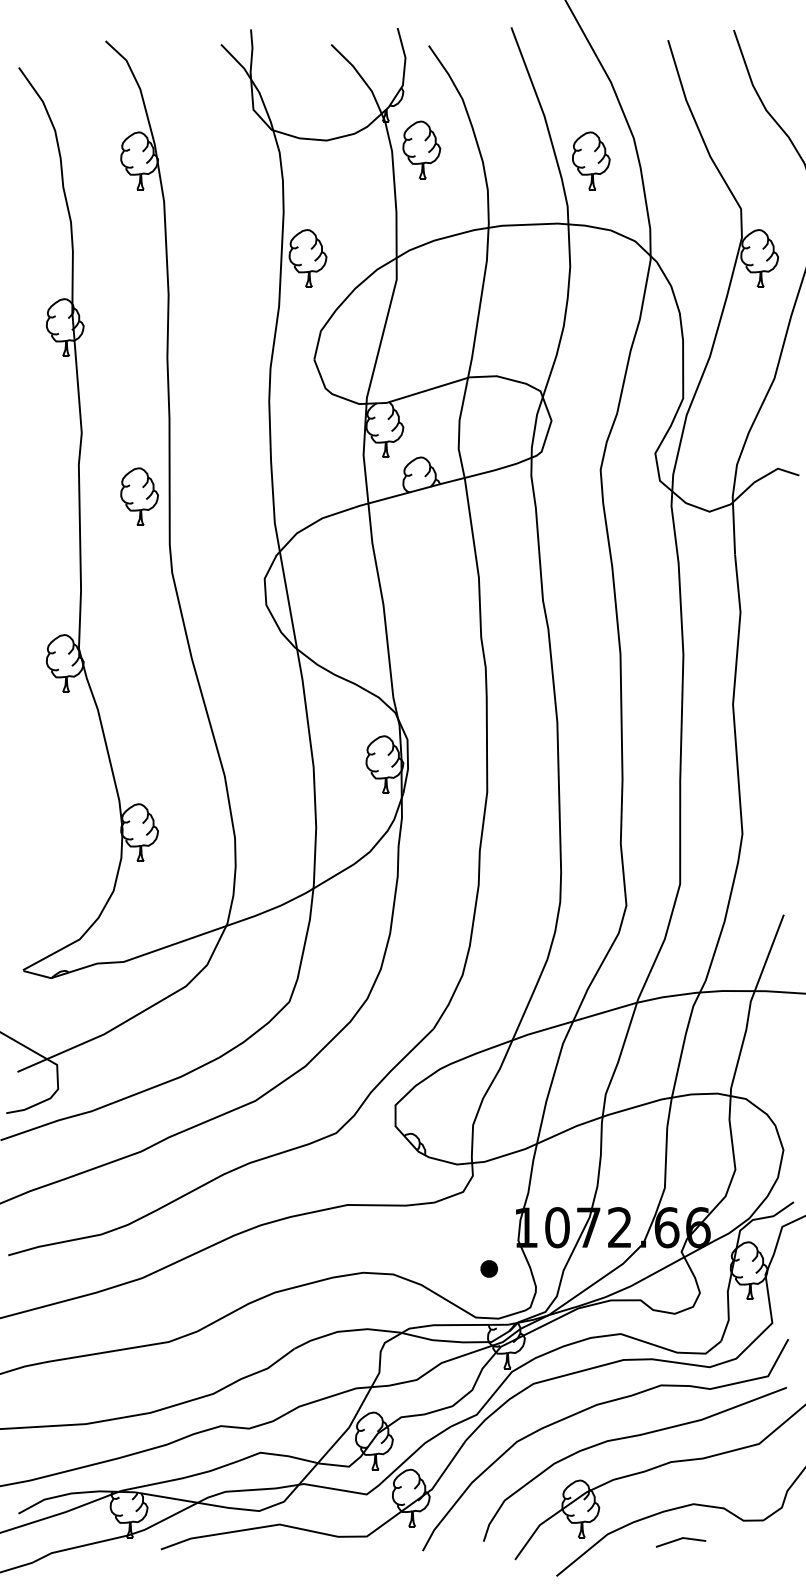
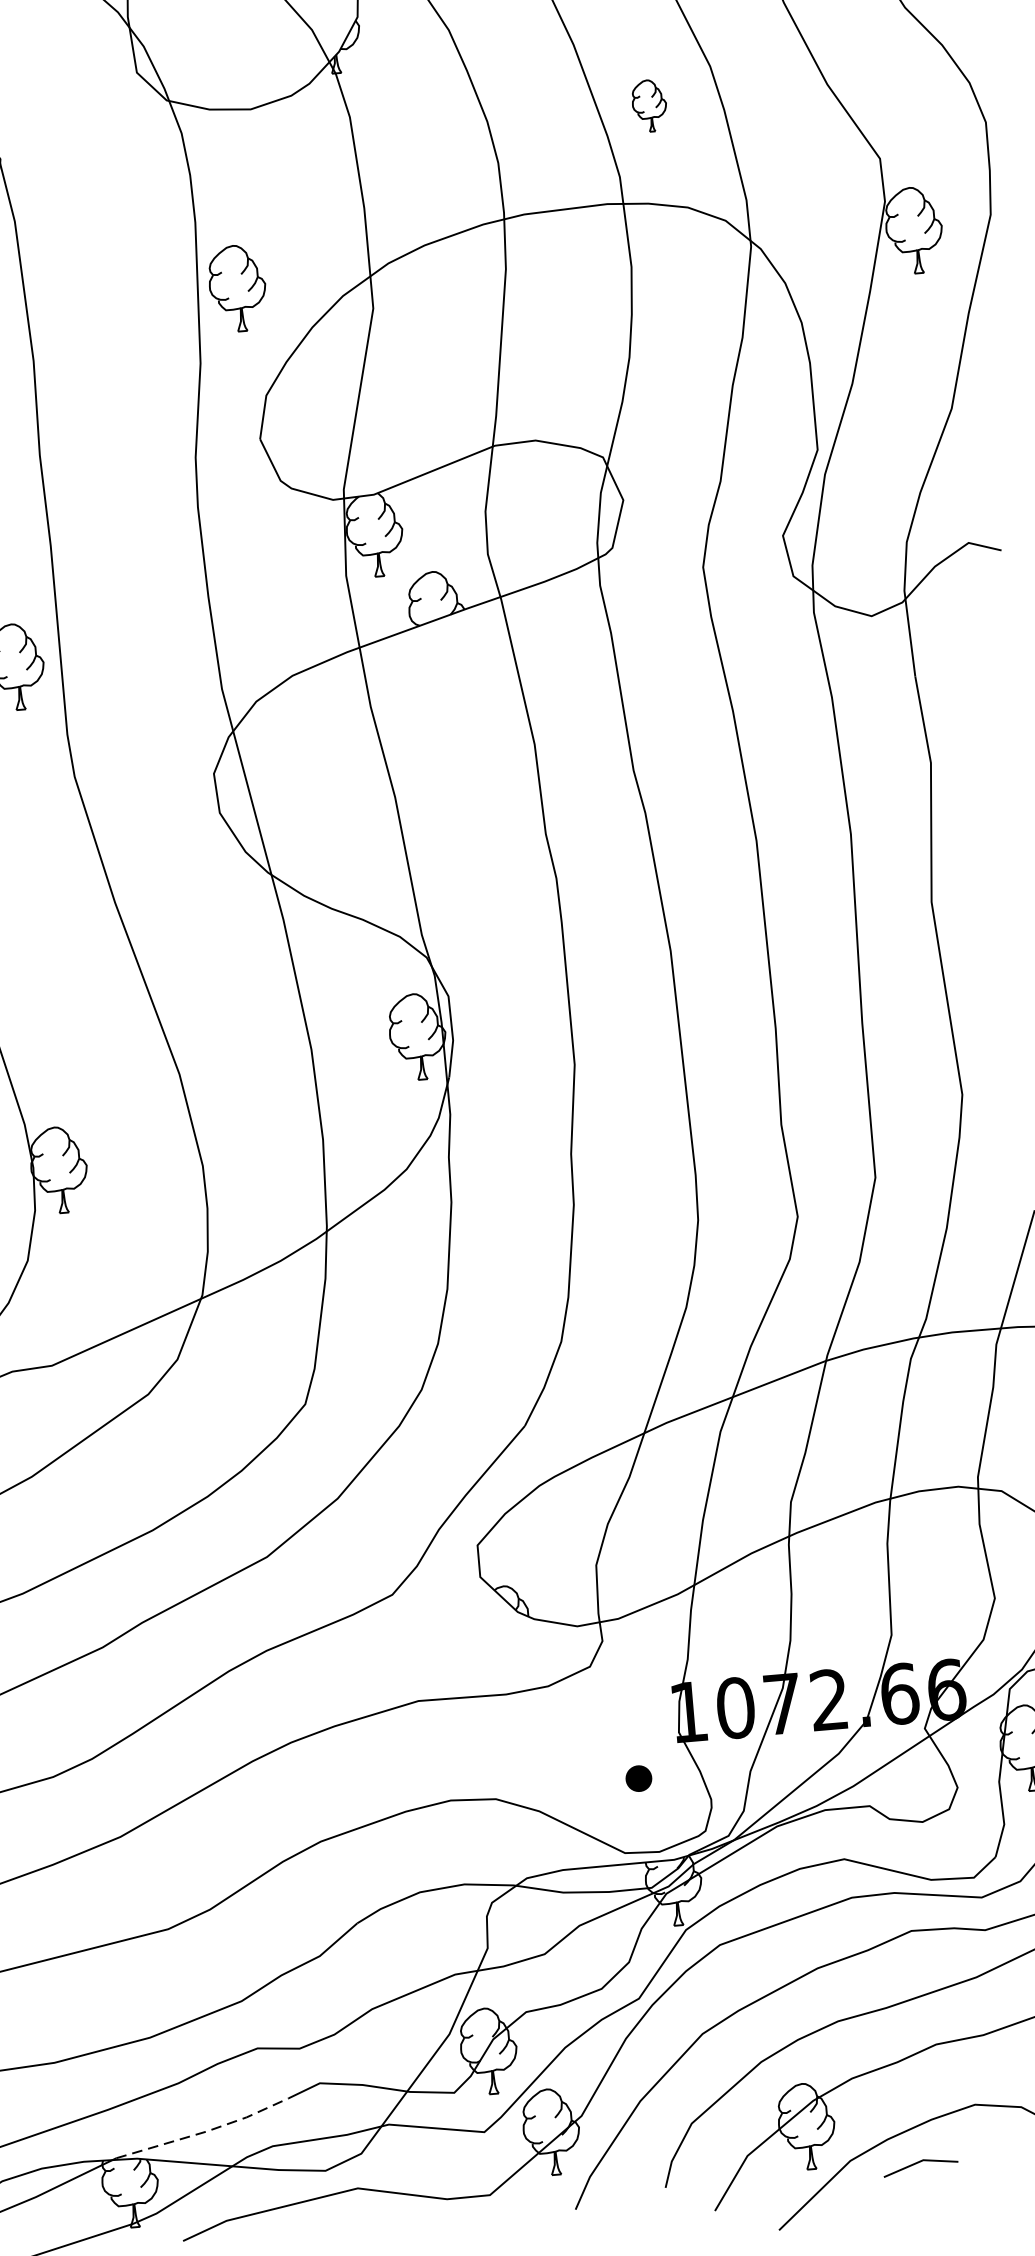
part: (421, 149) -> (393, 110), removed
part: (591, 160) -> (649, 105), size x0.6
line: (182, 1478) -> (206, 2131), solid -> dashed
line: (679, 1540) -> (918, 2164), moved

